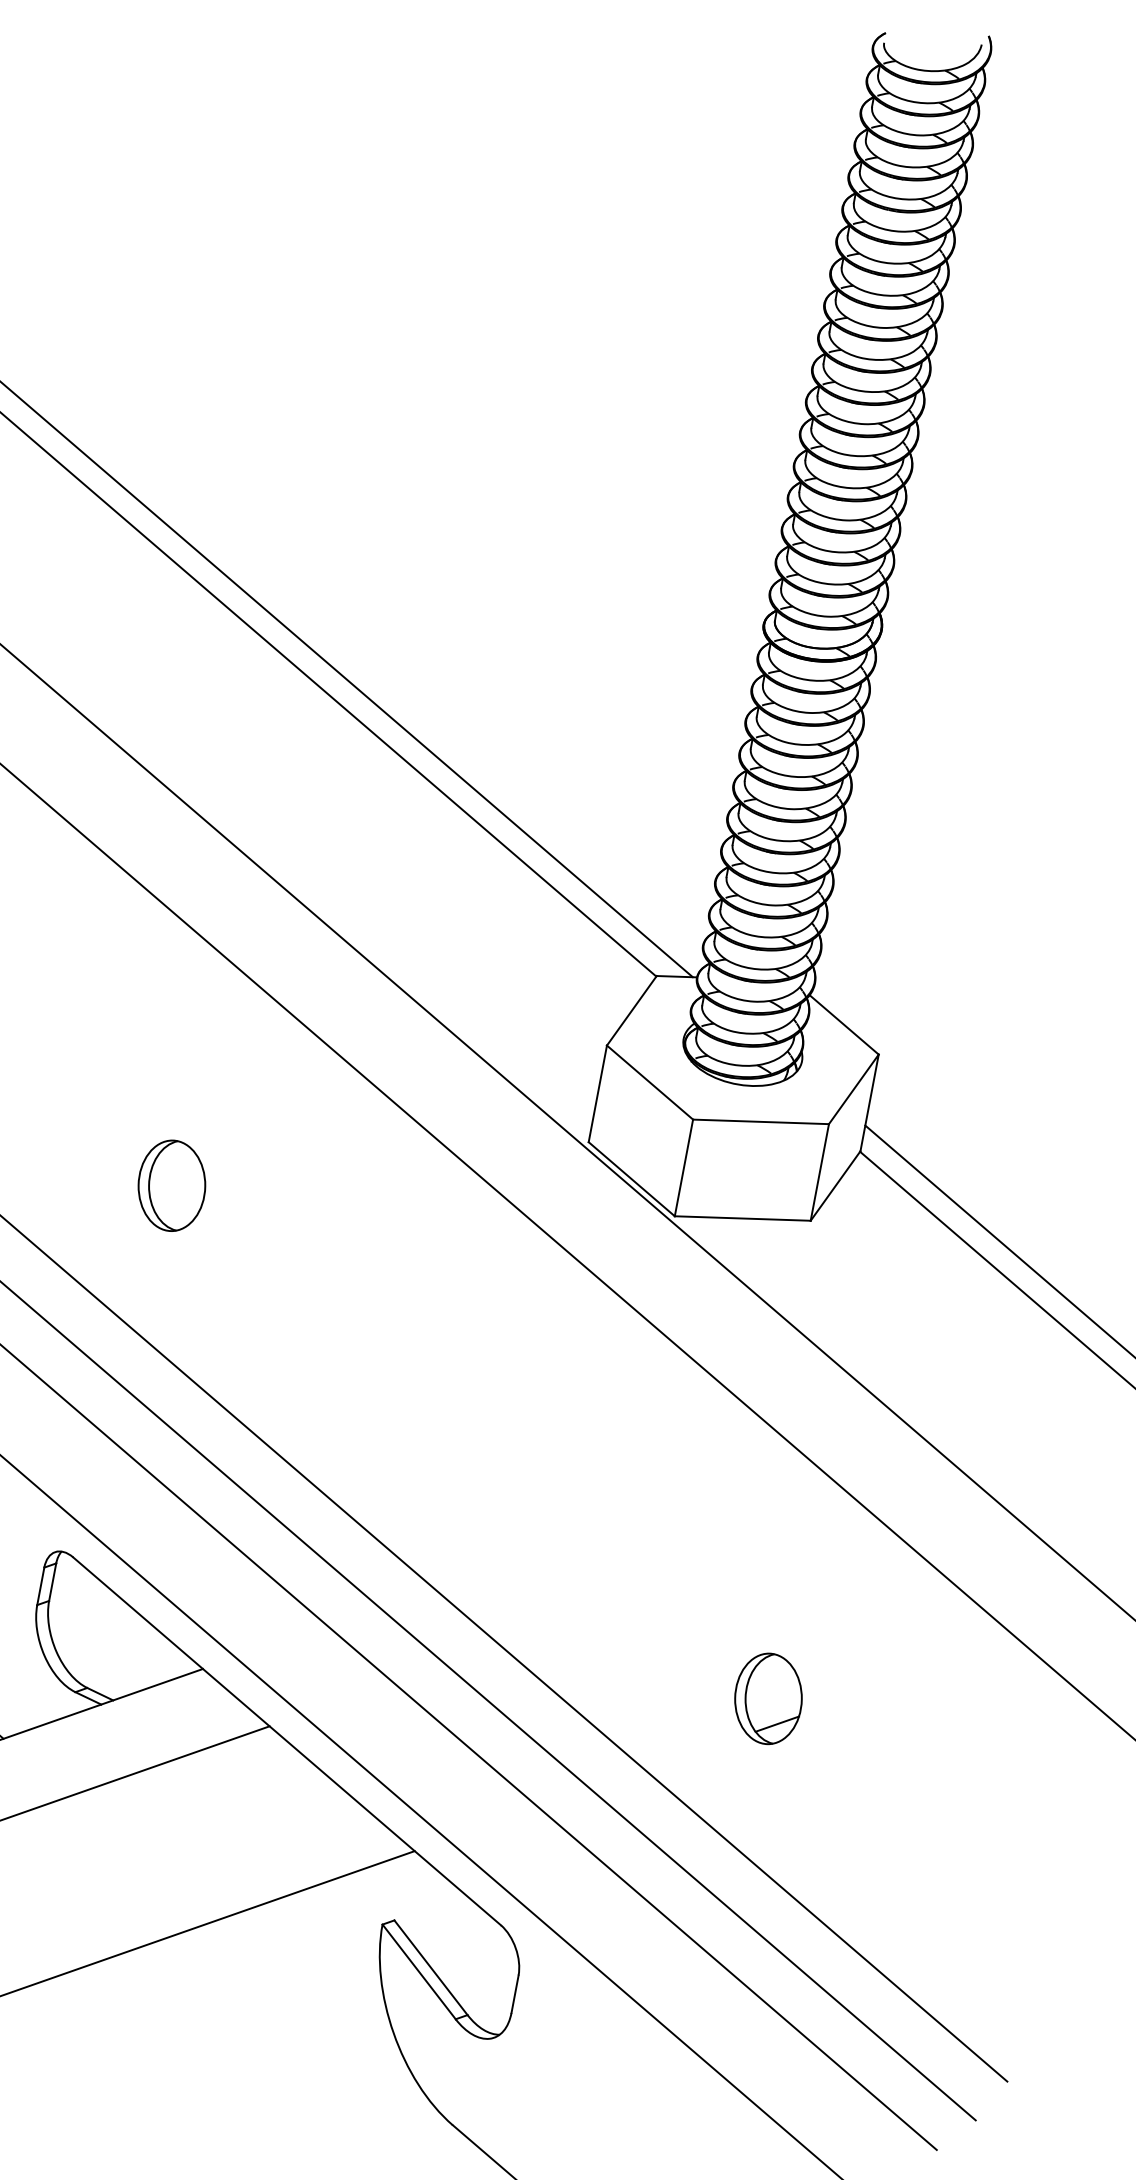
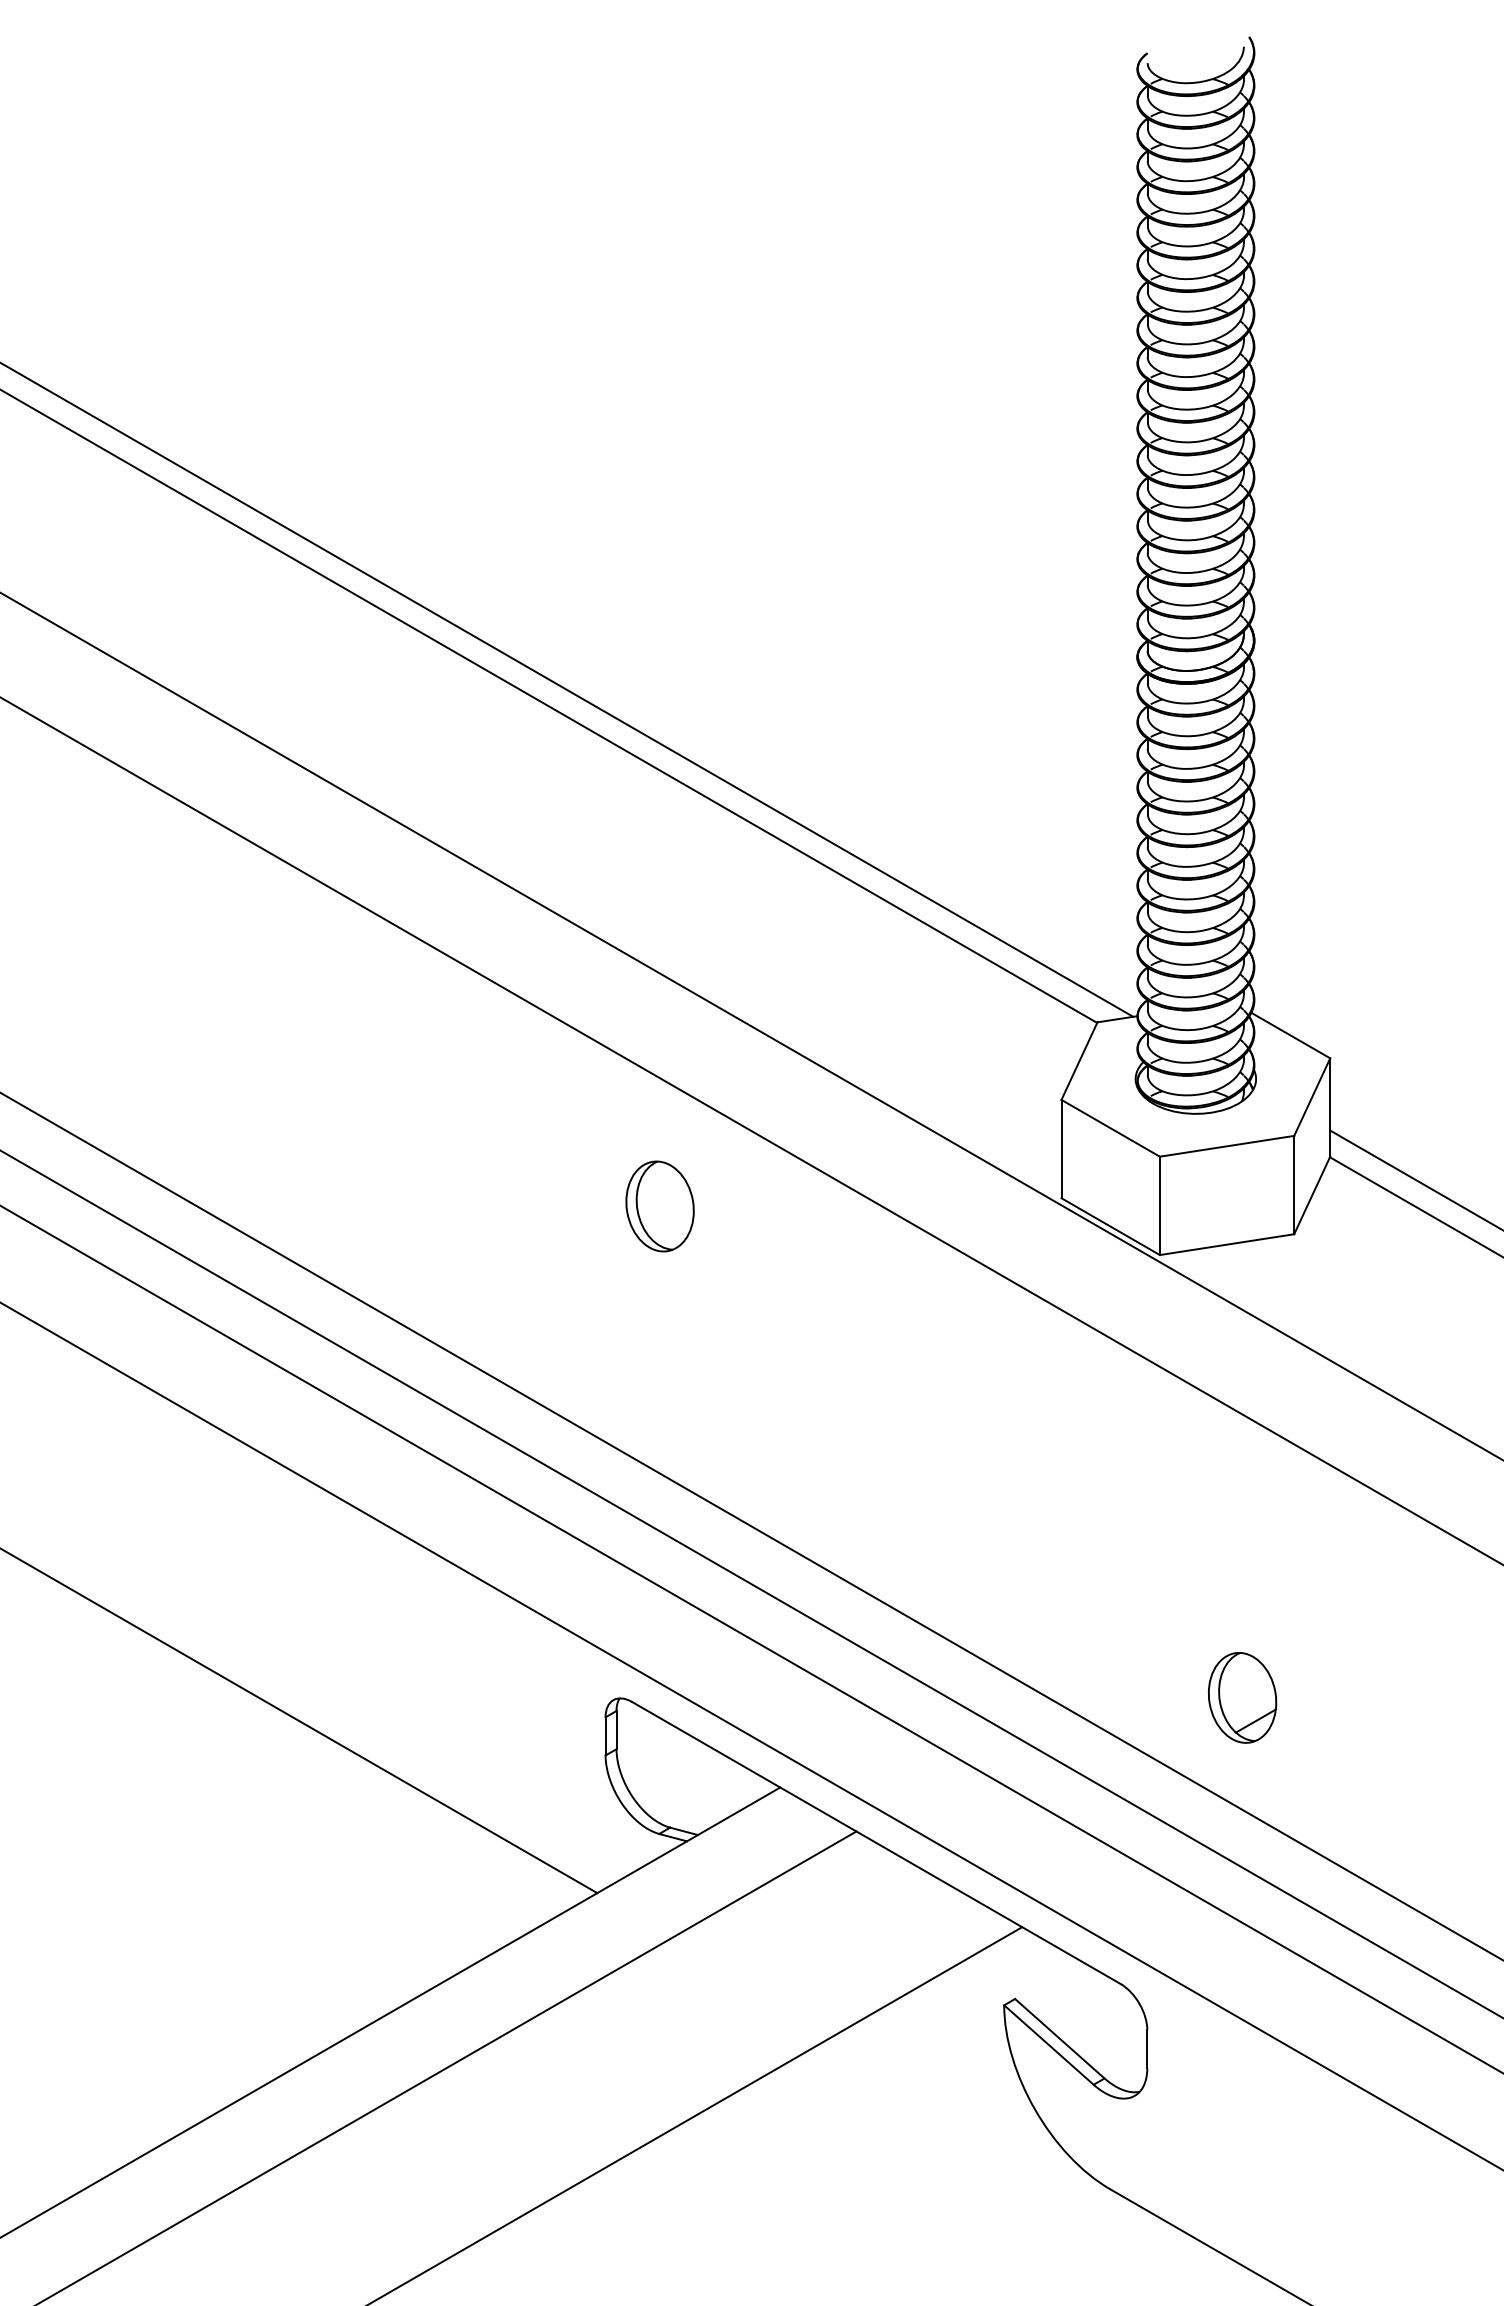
part: (171, 1185) -> (659, 1206), moved
part: (768, 1698) -> (1242, 1697), moved

